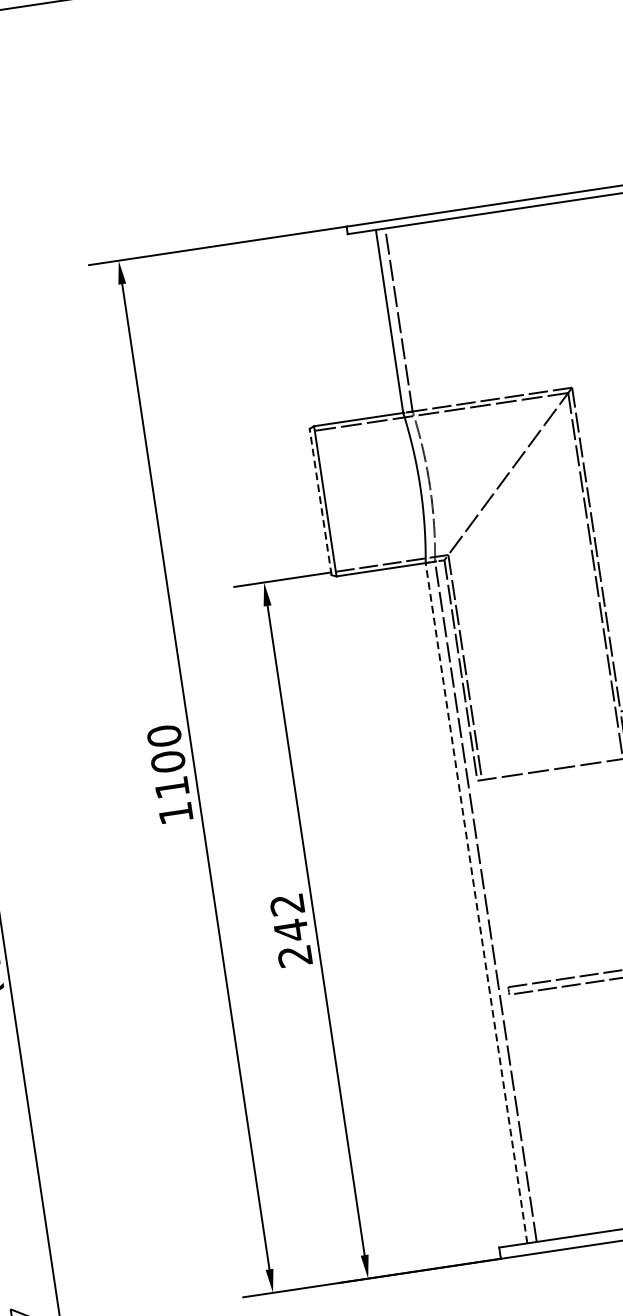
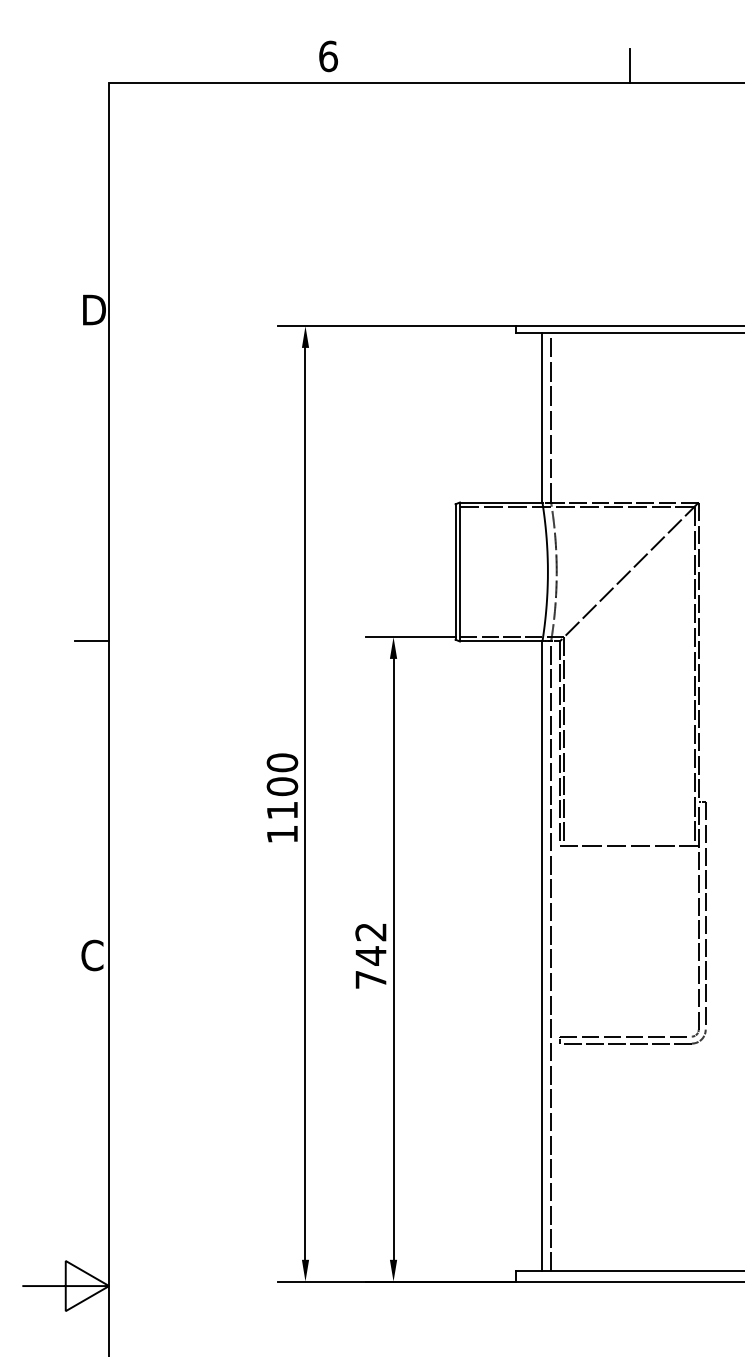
line: (320, 502) -> (455, 572), dashed -> solid
line: (476, 903) -> (542, 956), dashed -> solid
text: (294, 956) -> (370, 979), 242 -> 742

